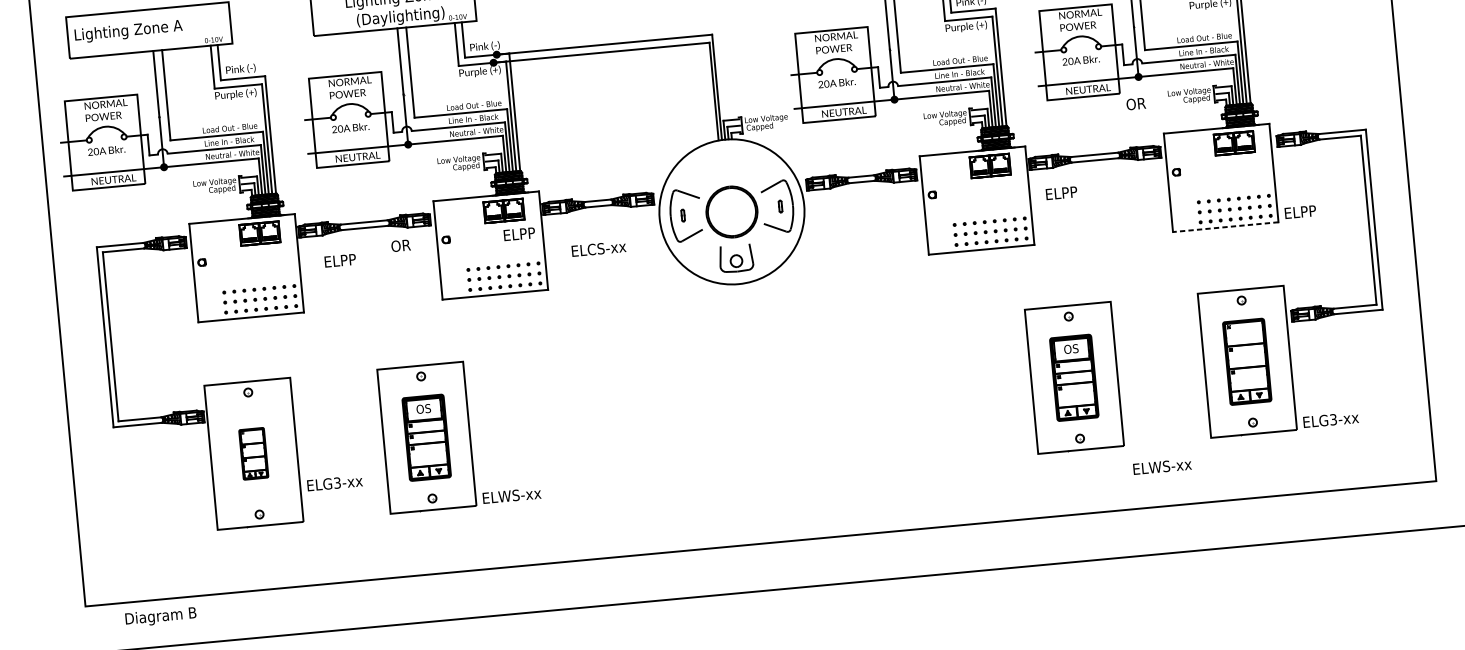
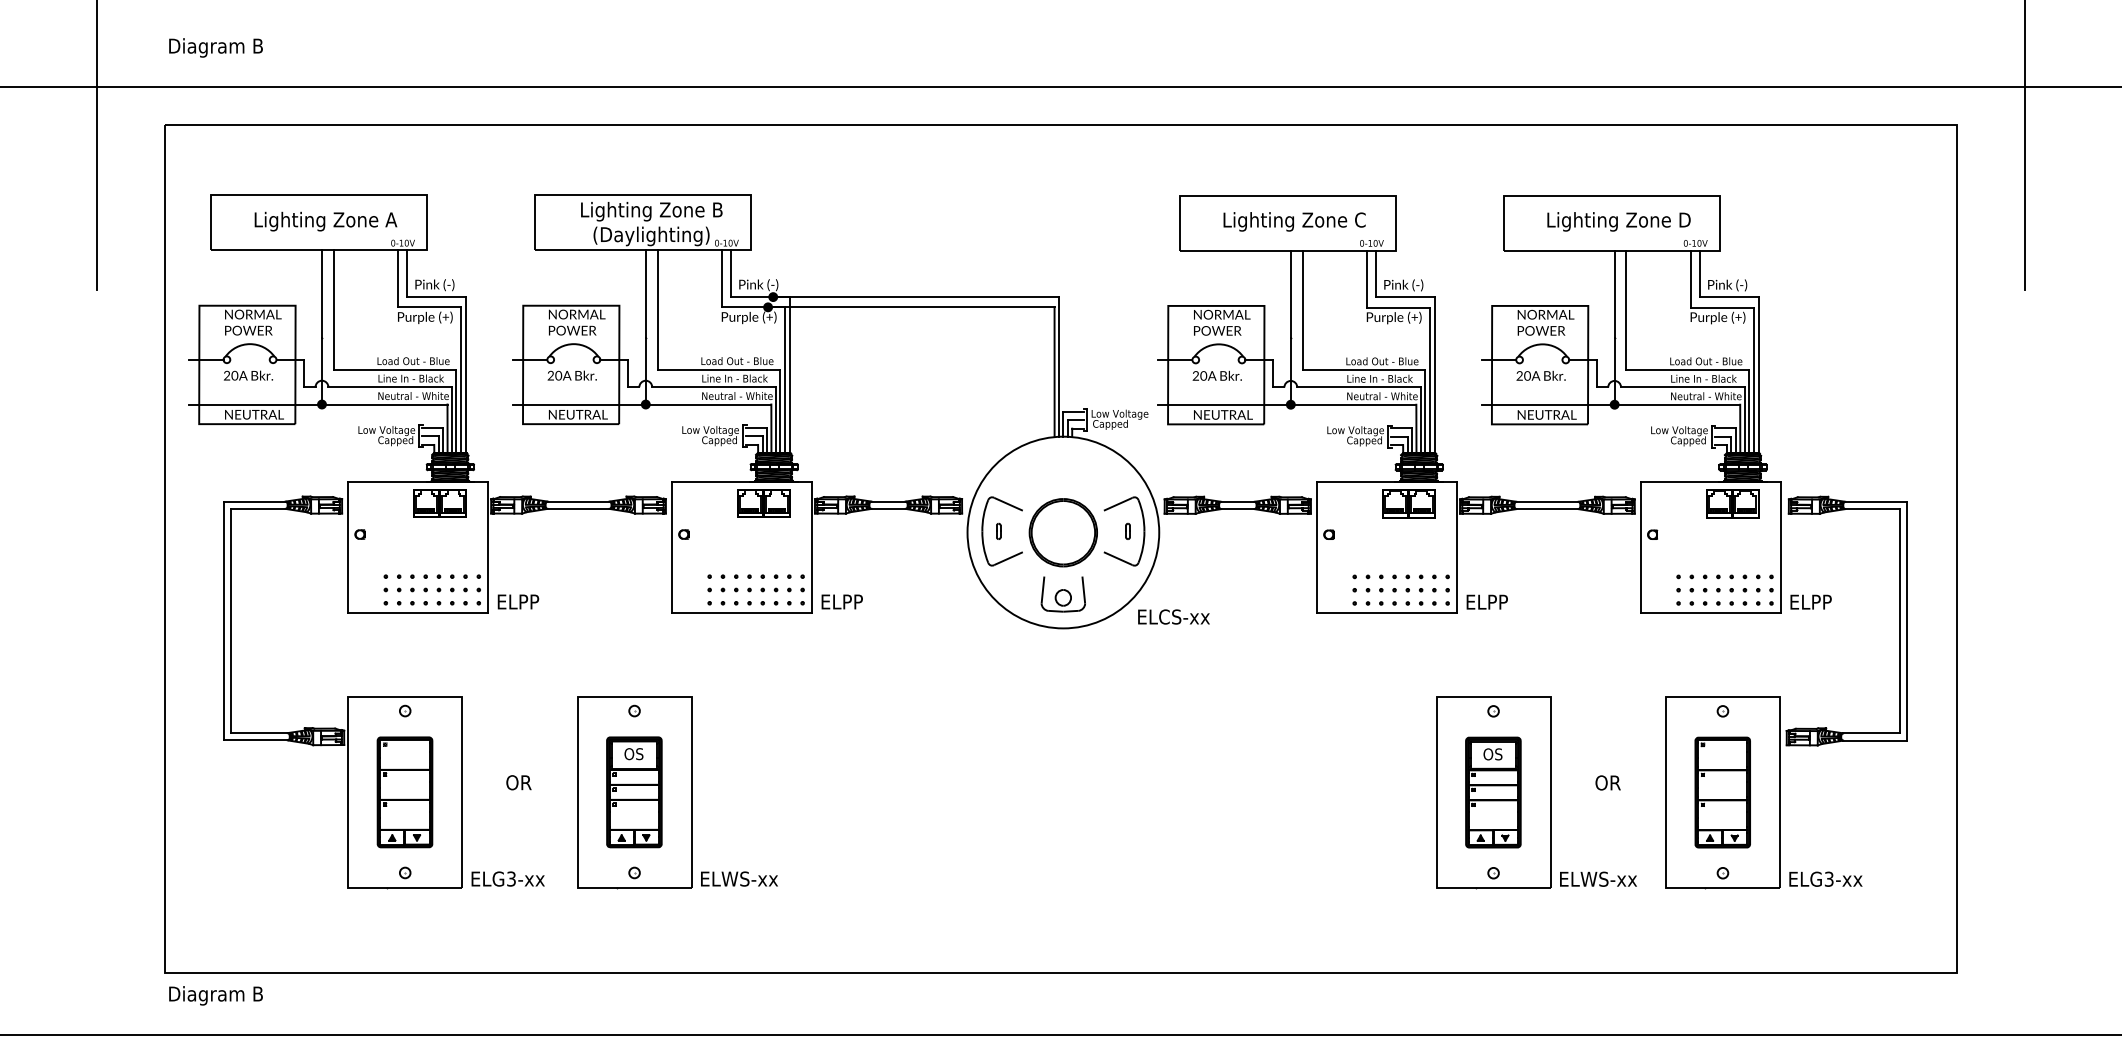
text: (128, 31) -> (325, 221), moved
text: (1135, 103) -> (1607, 782), moved
text: (1061, 192) -> (1486, 601), moved
line: (1225, 226) -> (1710, 612), dashed -> solid
text: (518, 233) -> (841, 601), moved
text: (400, 245) -> (518, 782), moved
text: (598, 248) -> (1173, 616), moved
text: (340, 260) -> (518, 601), moved
part: (253, 453) -> (404, 792), size x1.67
text: (1162, 466) -> (1598, 878), moved
text: (334, 482) -> (507, 878), moved
text: (160, 616) -> (215, 995), moved

